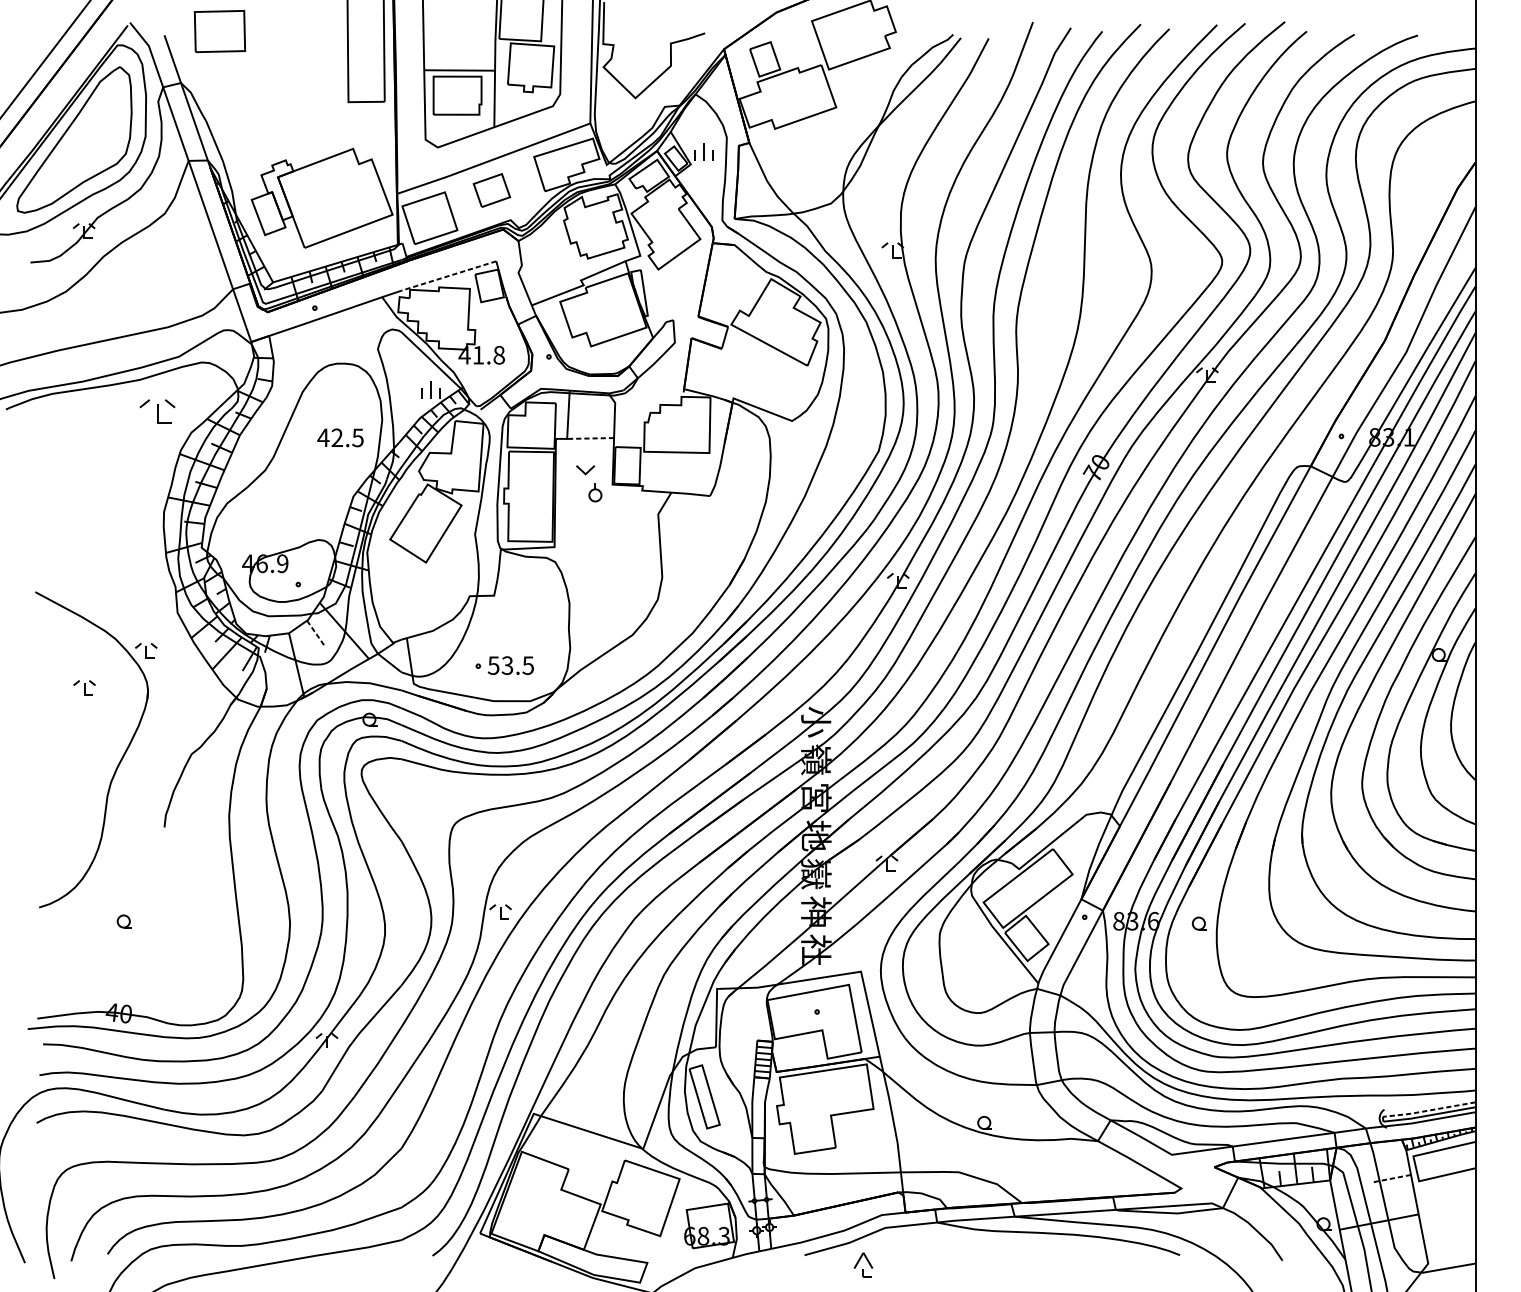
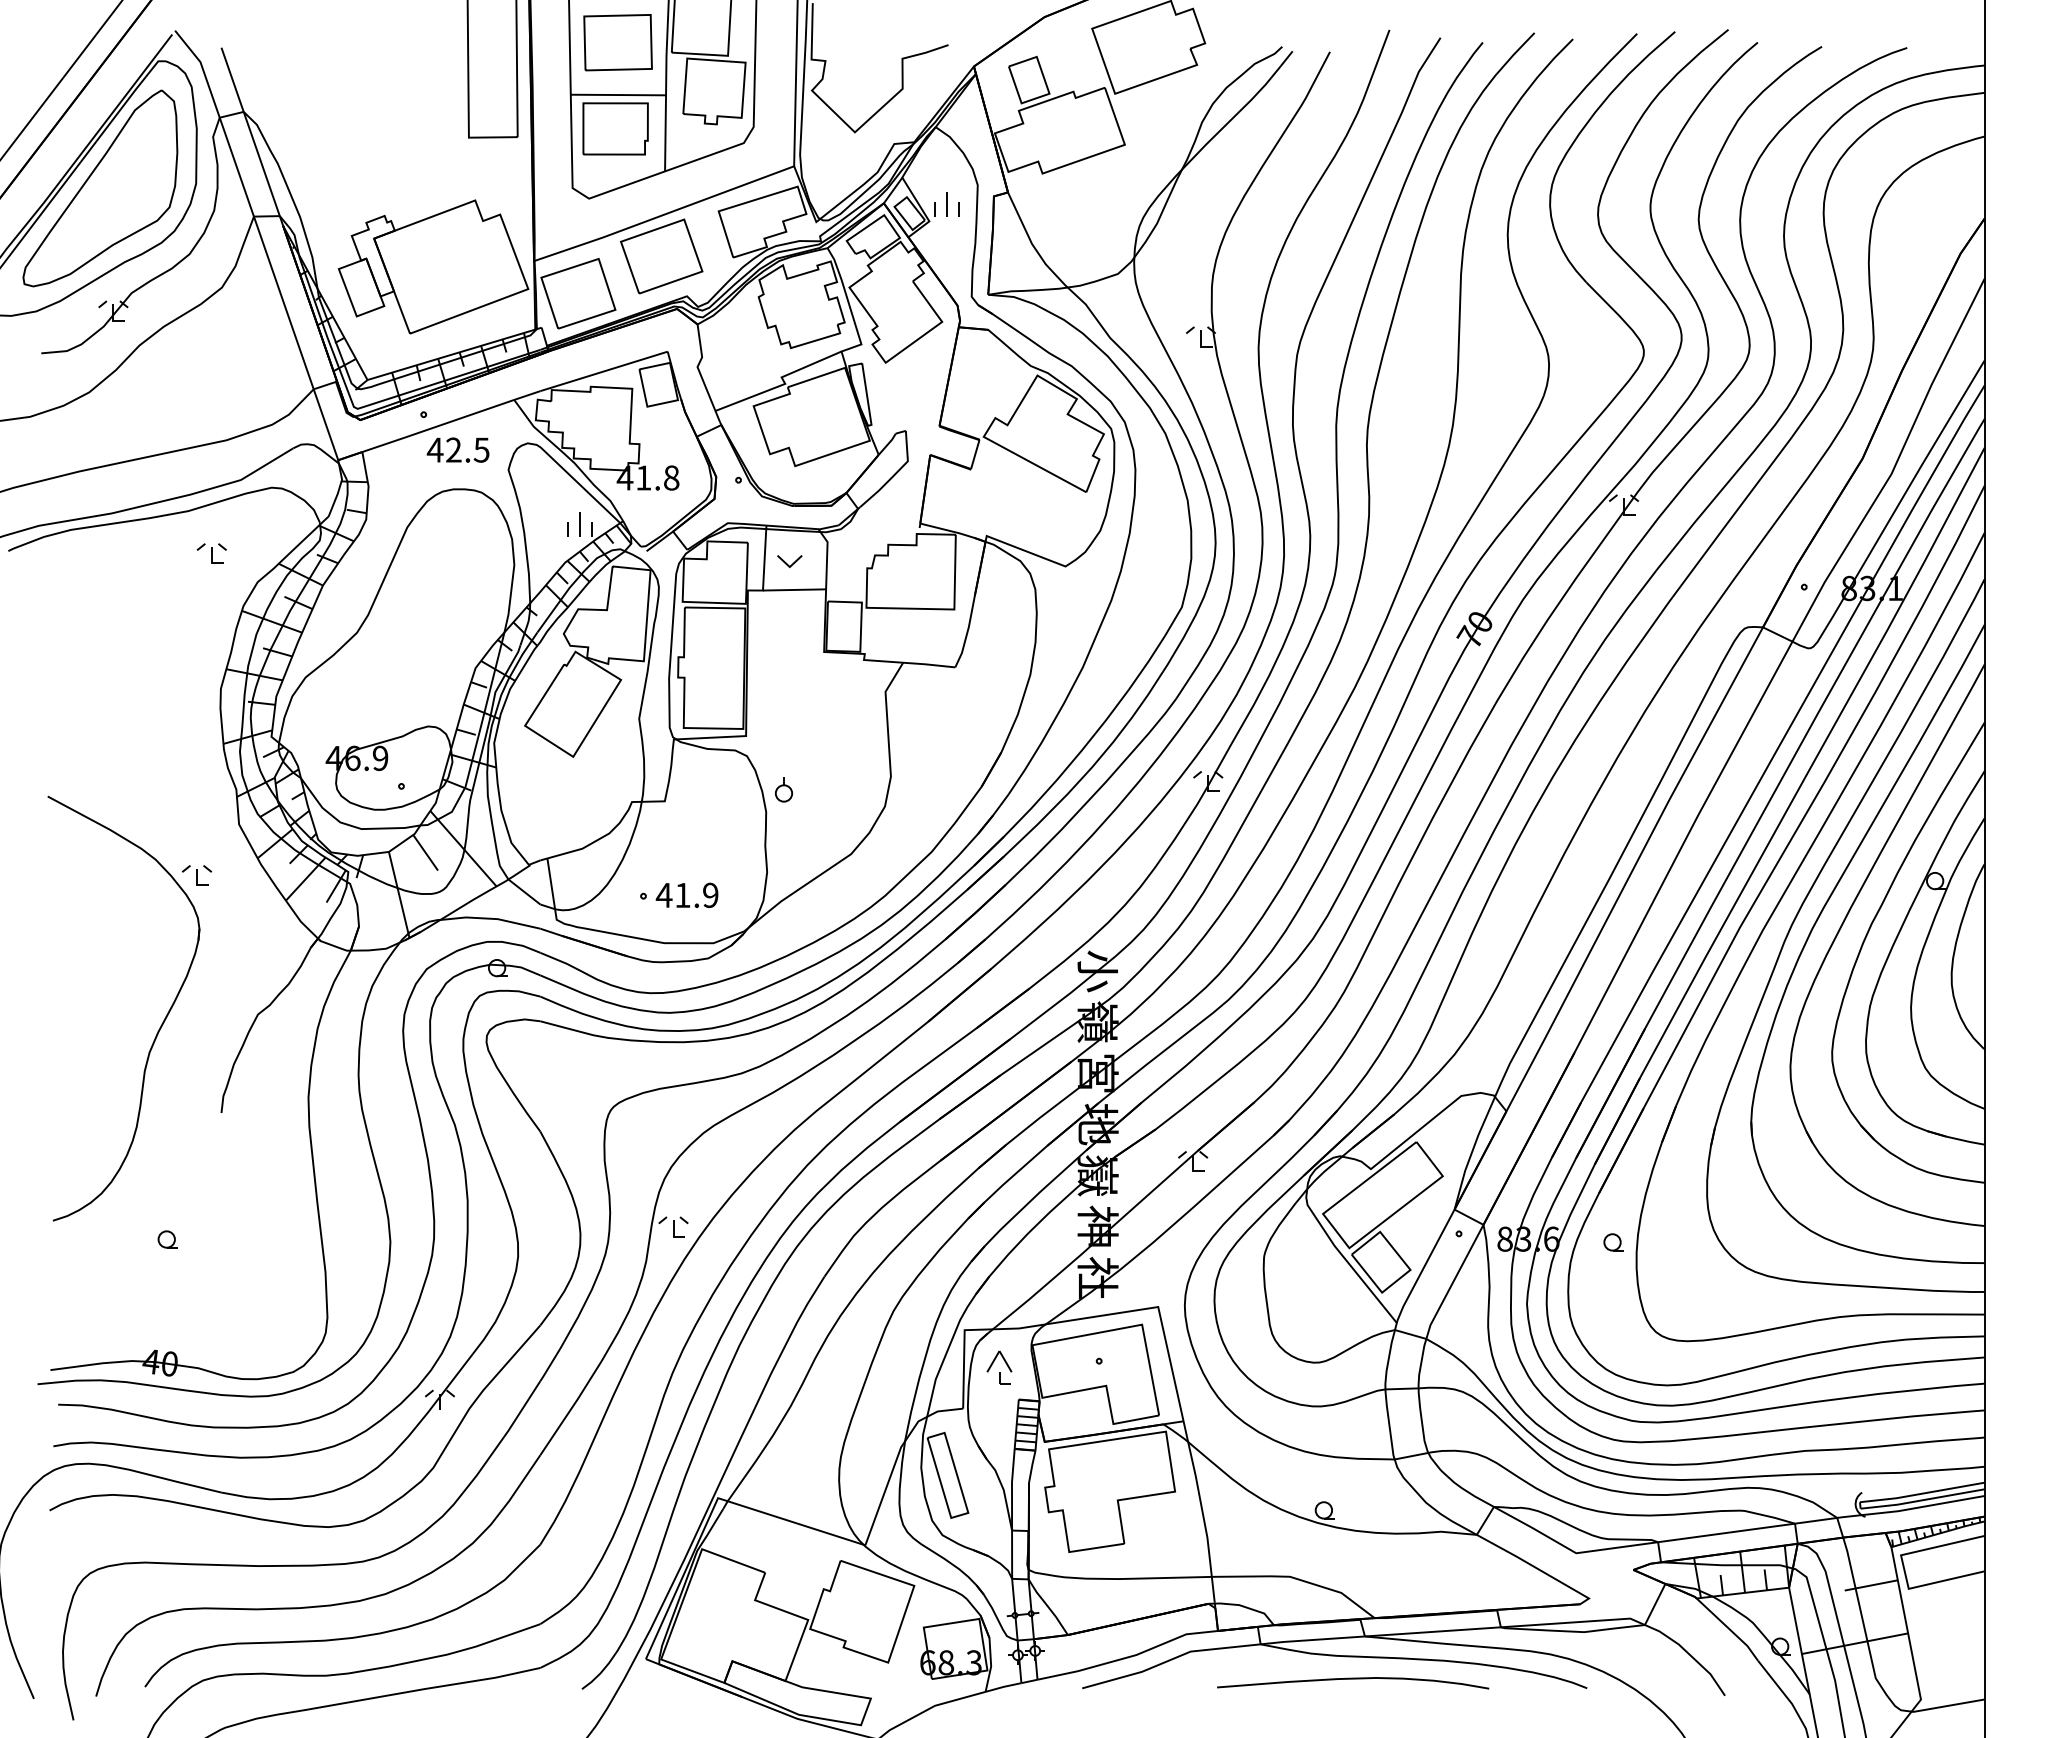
part: (219, 31) -> (617, 42), moved
part: (491, 190) -> (661, 256), size x1.67
line: (449, 276) -> (604, 371), dashed -> solid
part: (157, 411) -> (211, 553), size x0.62
text: (339, 437) -> (457, 449), moved
line: (590, 438) -> (794, 589), dashed -> solid
part: (585, 470) -> (789, 561), moved
part: (595, 492) -> (783, 789), moved
line: (316, 633) -> (425, 852), dashed -> solid
text: (510, 665) -> (686, 895), 53.5 -> 41.9
part: (84, 688) -> (114, 925), removed
line: (1429, 1110) -> (1922, 1493), dashed -> solid
line: (1390, 1178) -> (1870, 1585), dashed -> solid
curve: (1006, 1248) -> (1353, 1679), added
part: (863, 1265) -> (999, 1367), moved

